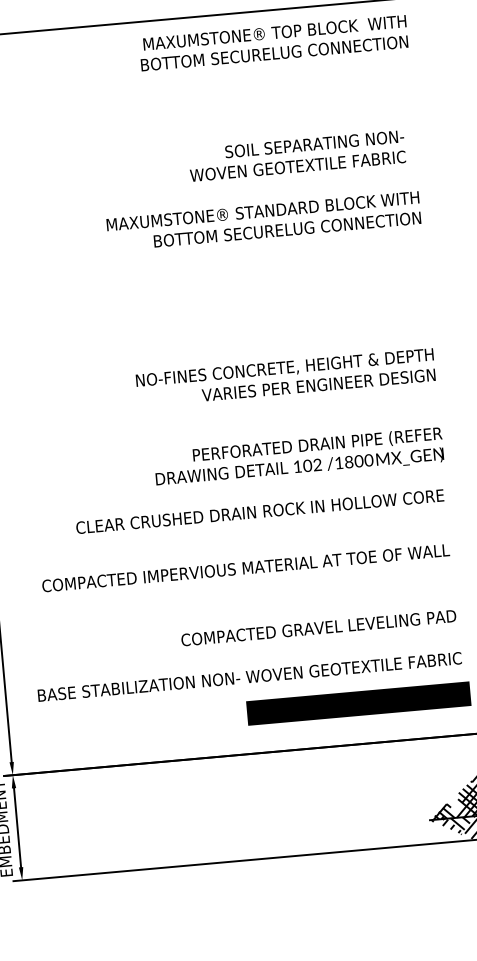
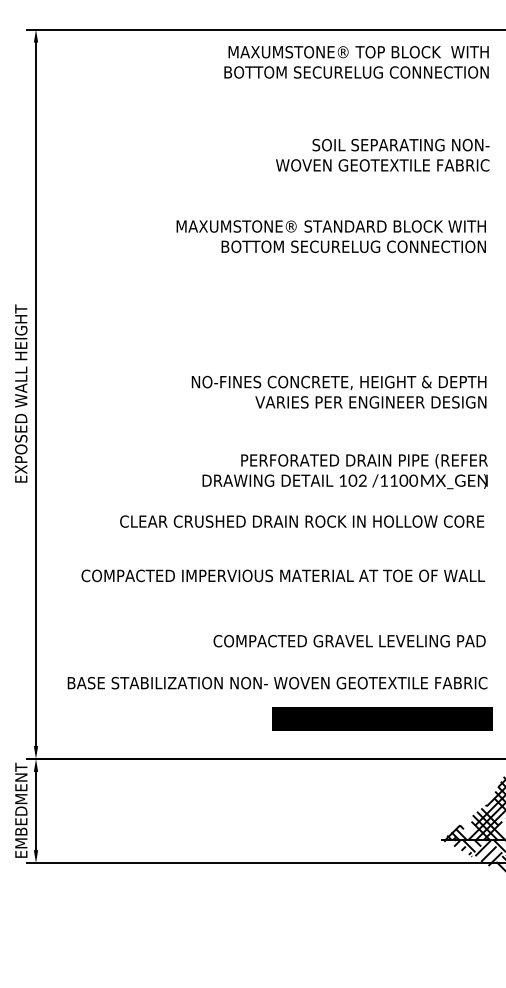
text: (296, 155) -> (382, 154), moved
text: (349, 461) -> (394, 480), /1800 -> /1100

